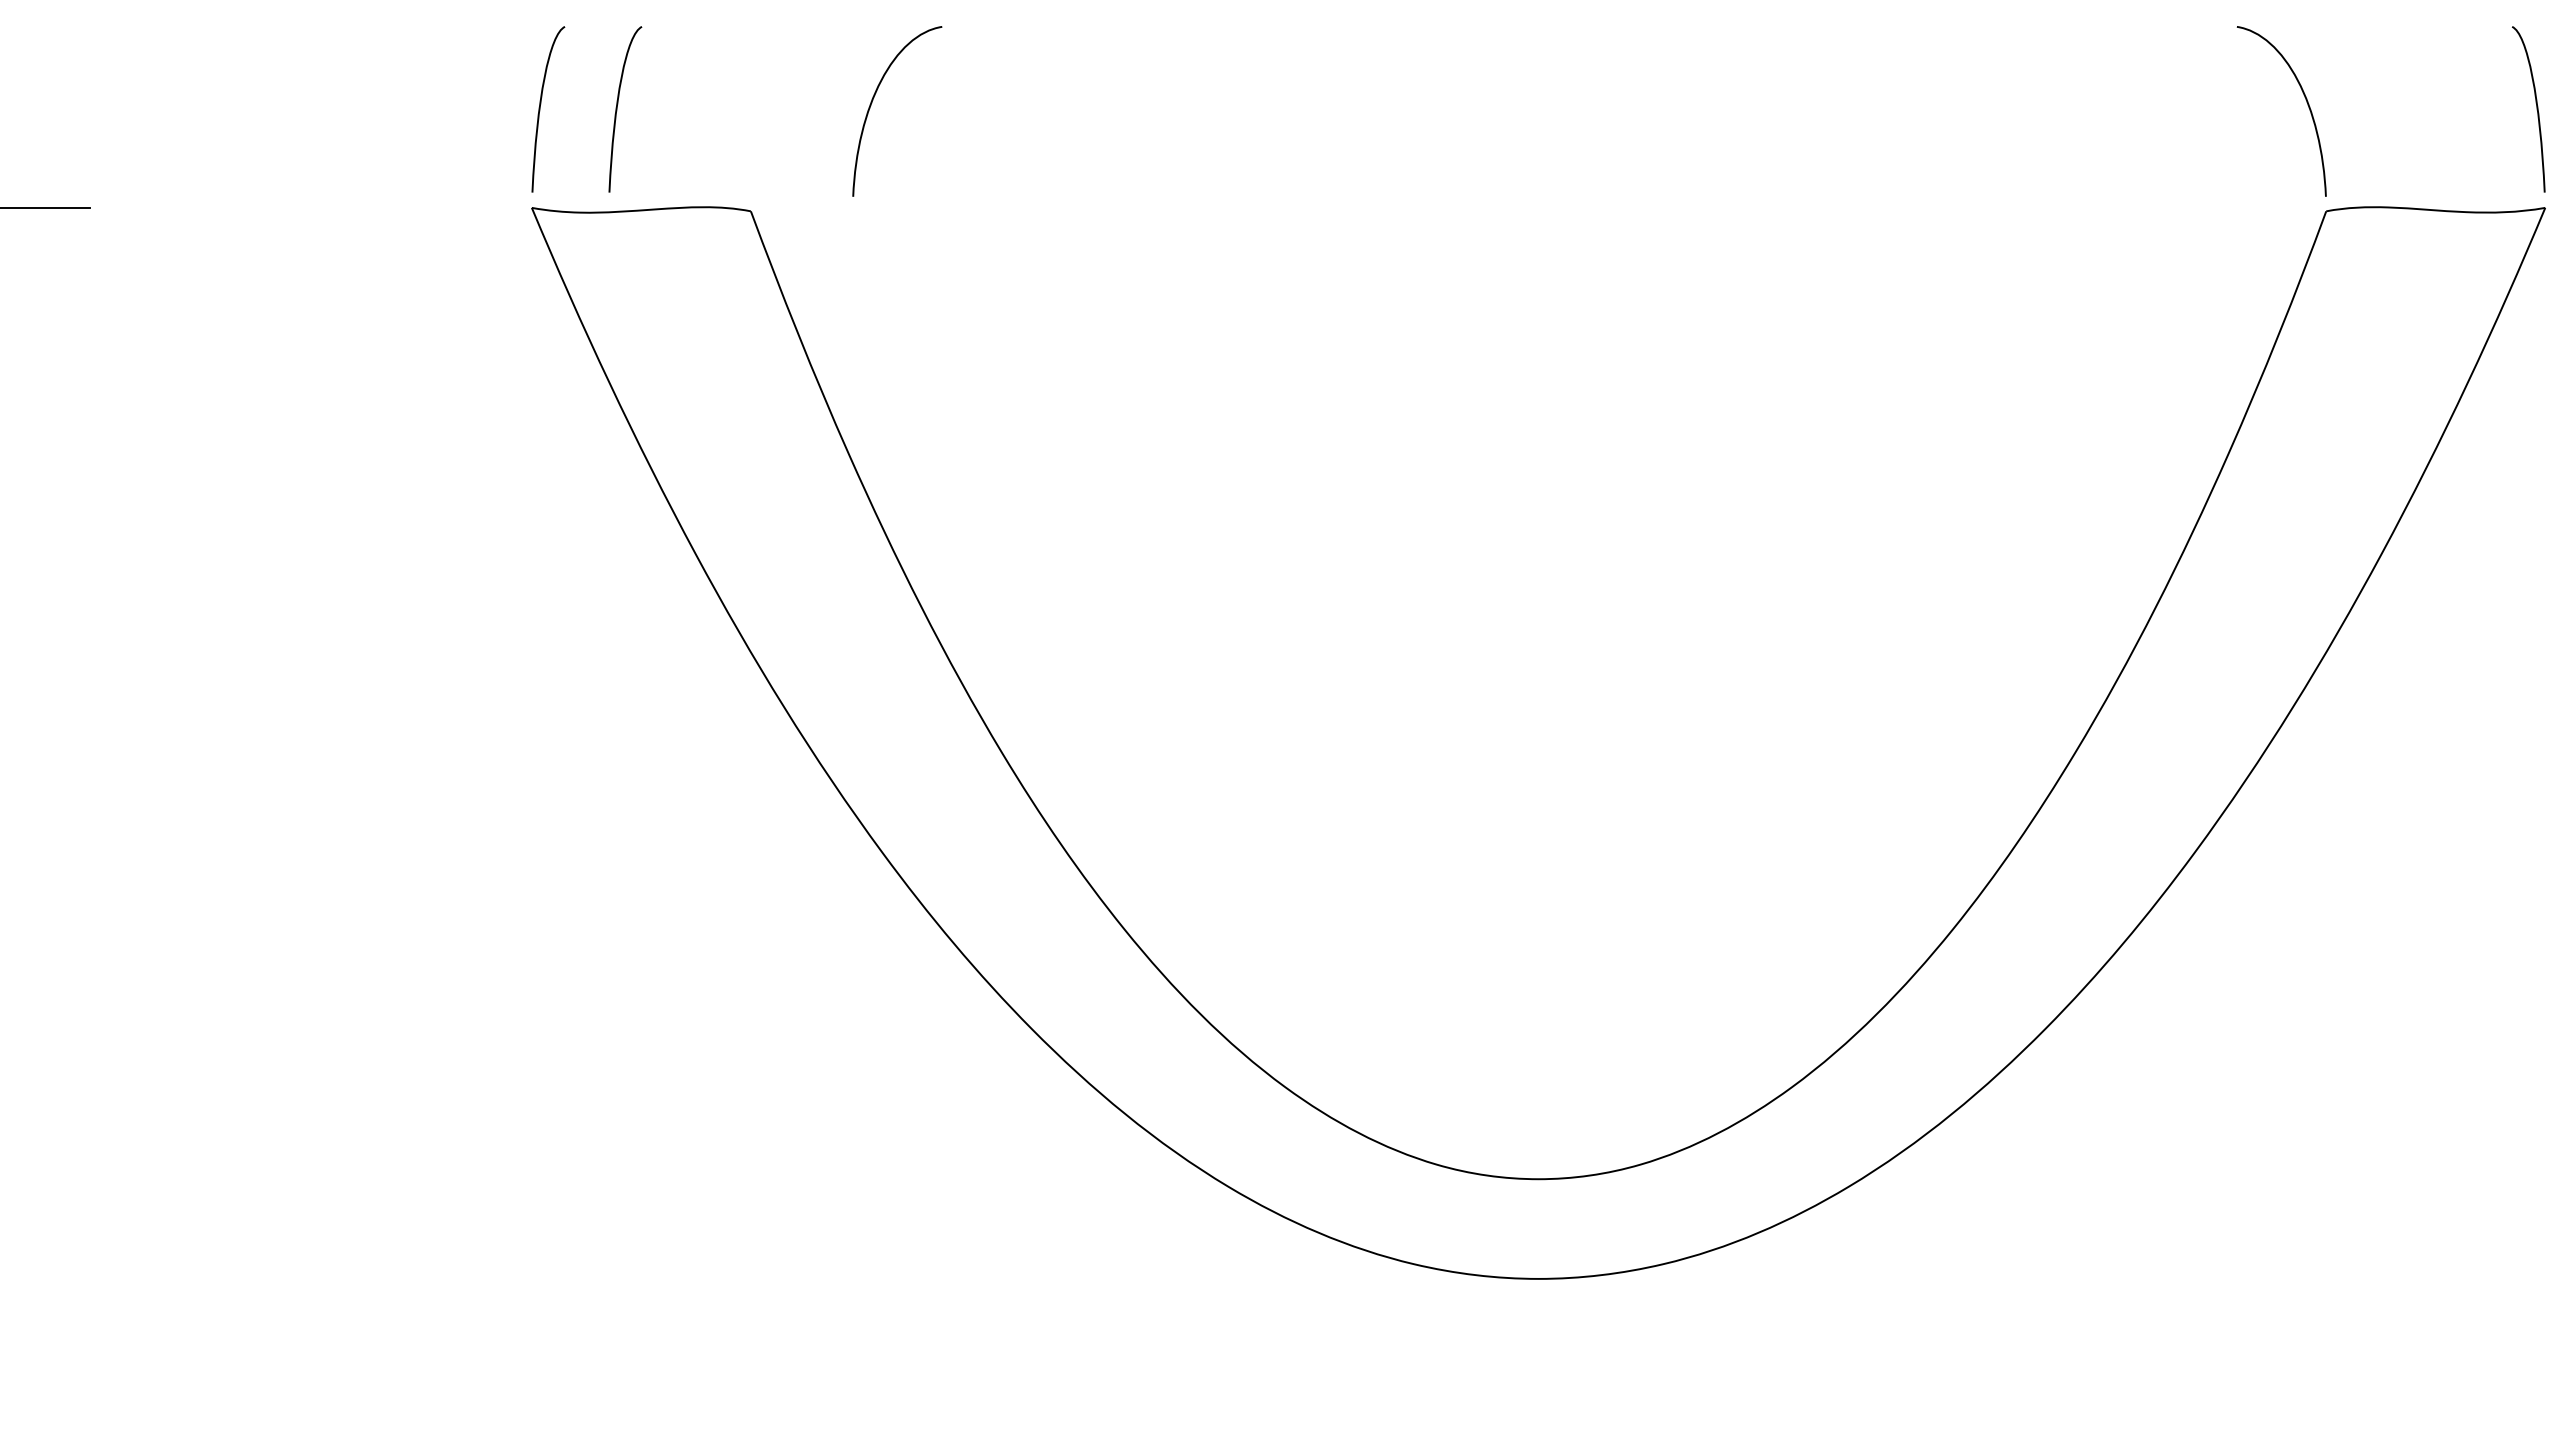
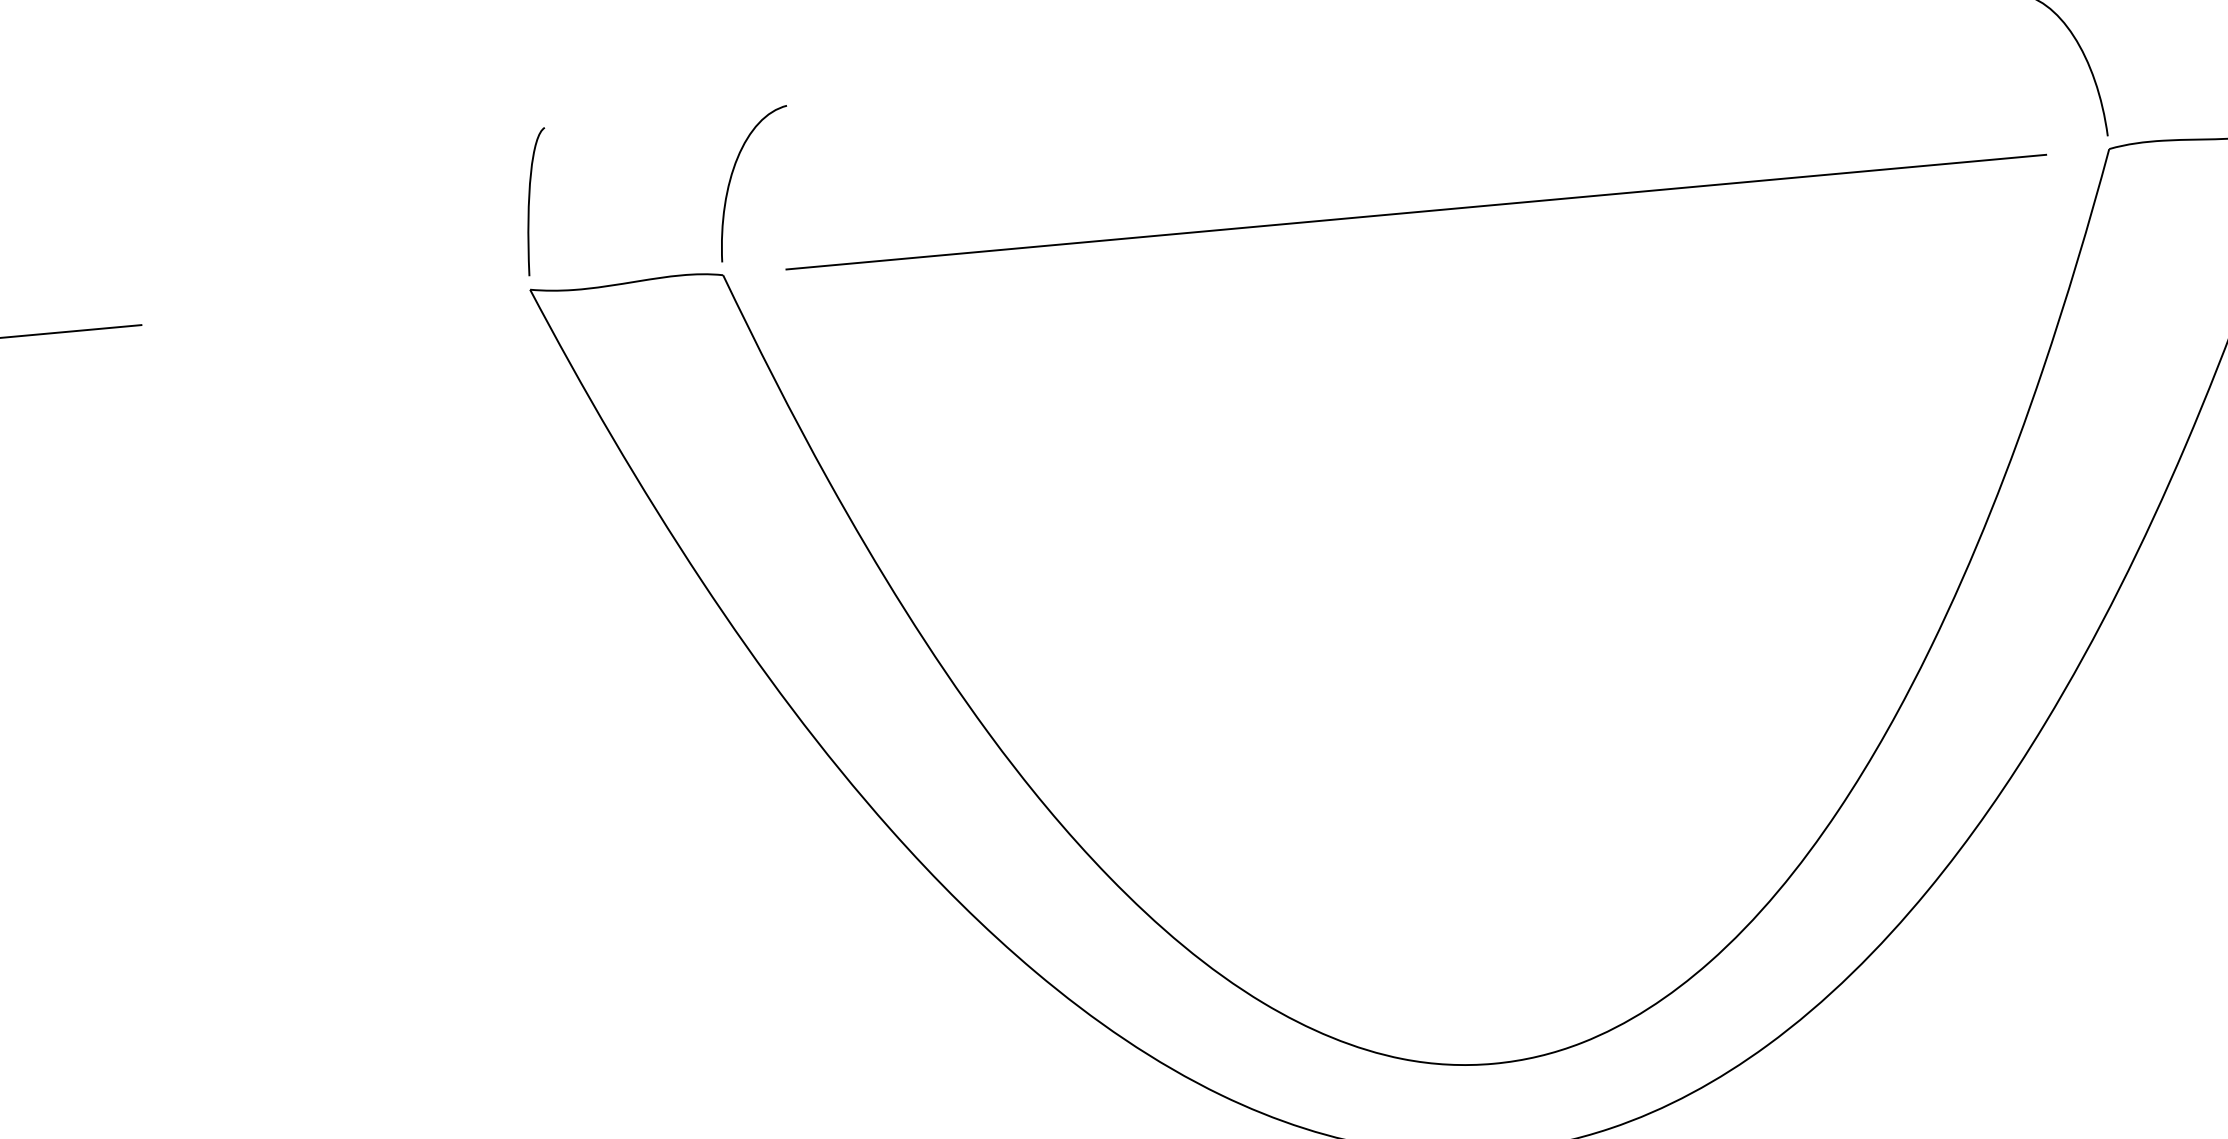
curve: (872, 103) -> (731, 178), moved
curve: (617, 109) -> (597, 196), removed
line: (1538, 211) -> (1416, 212), added

